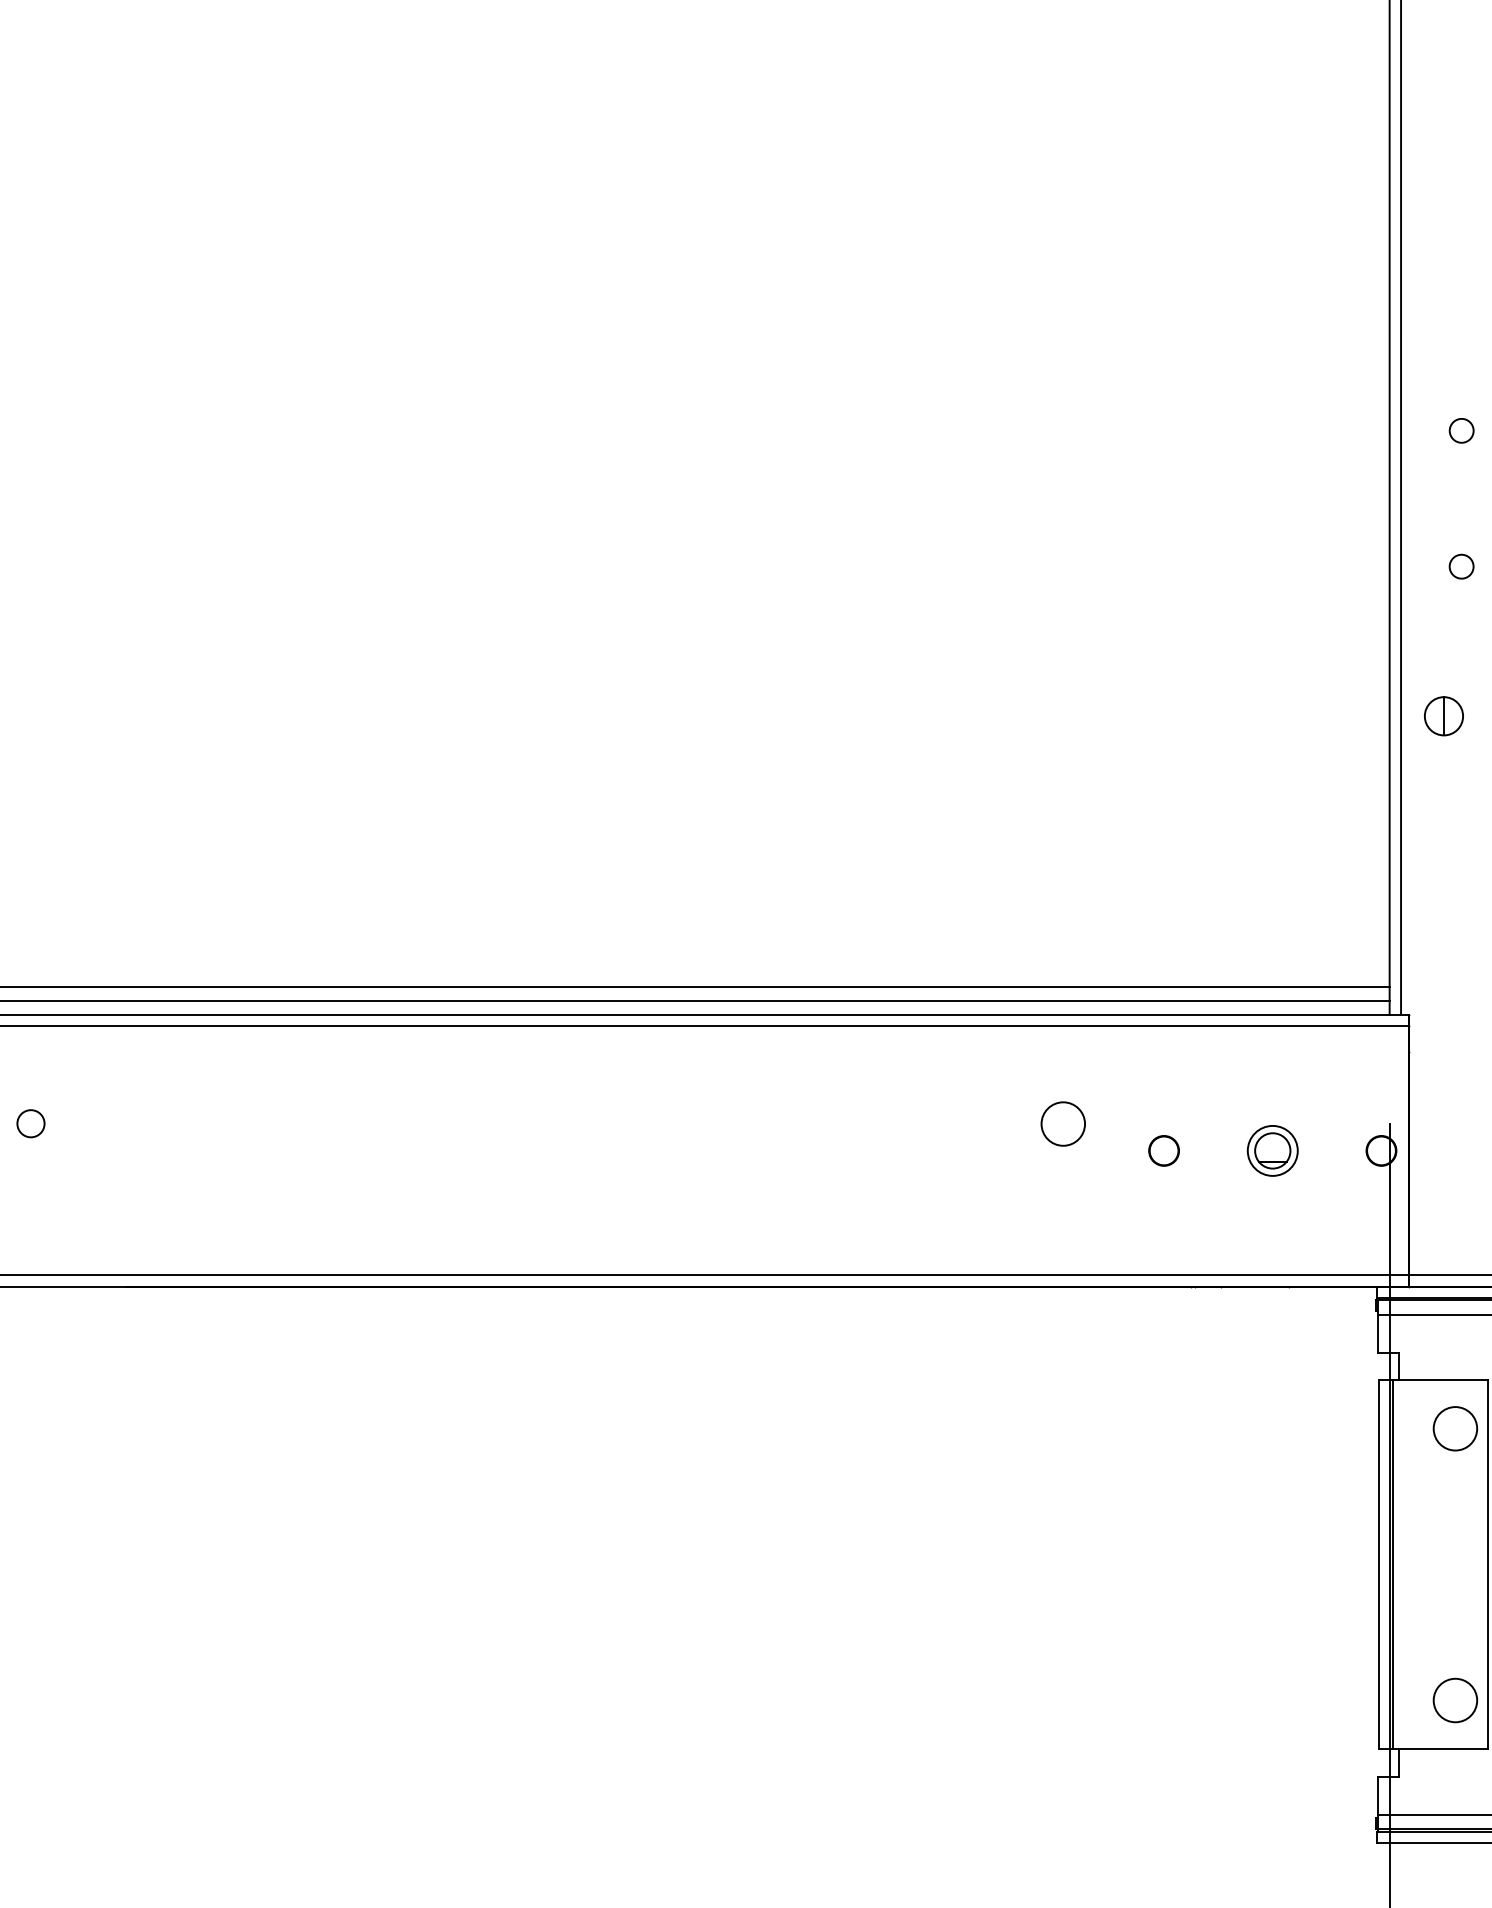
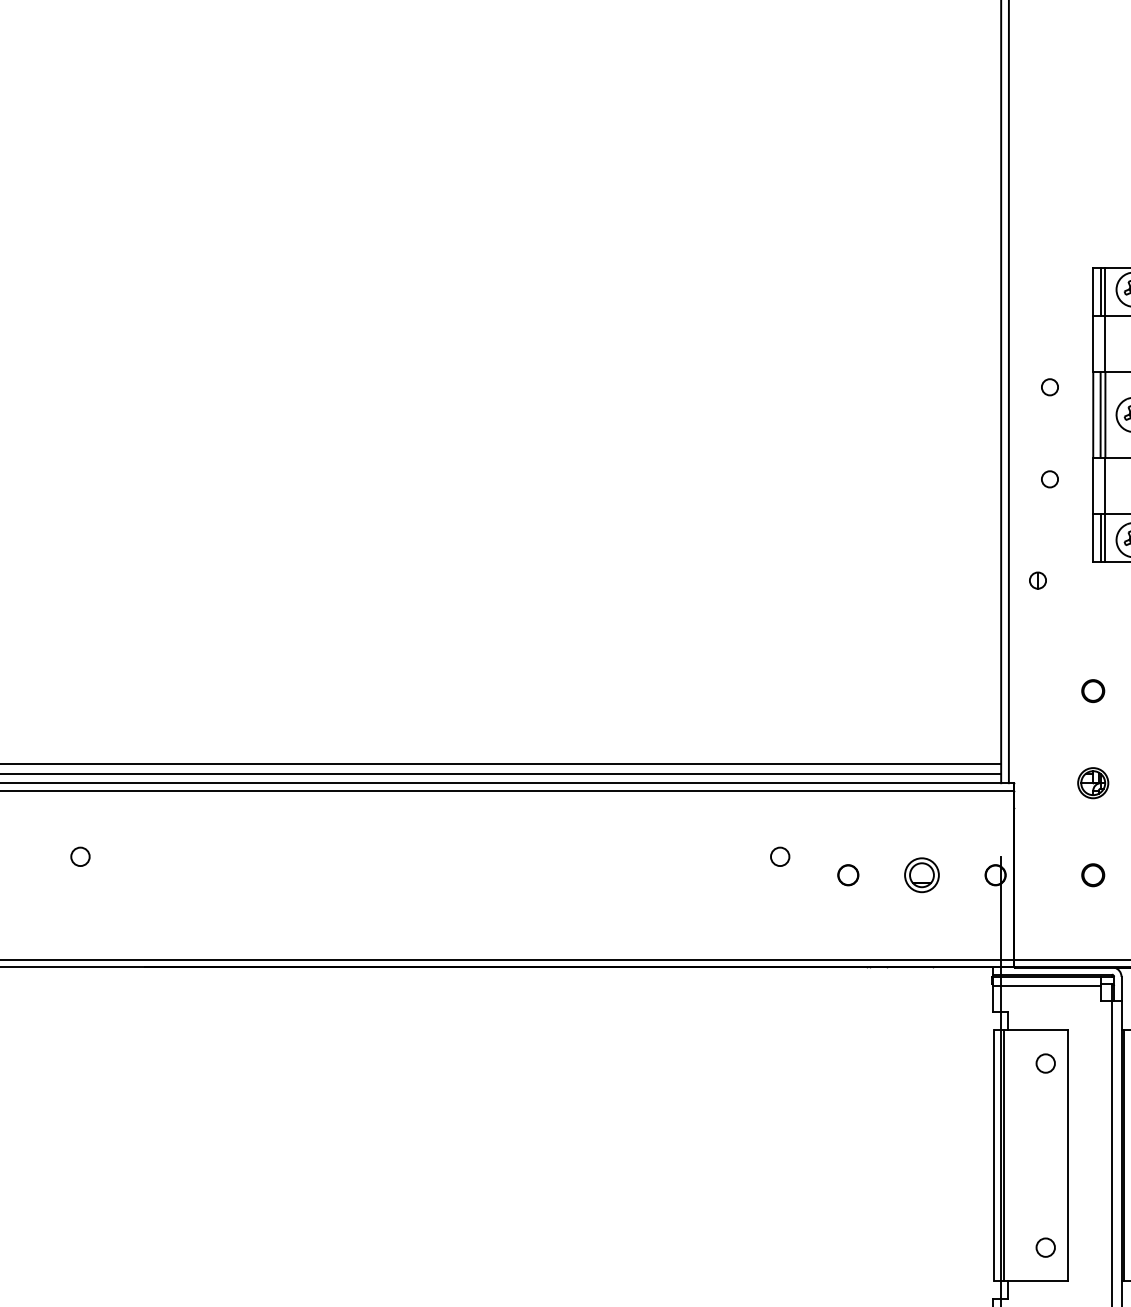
part: (1443, 715) -> (1037, 580), size x0.62
circle: (1063, 1123) -> (780, 856), size x0.62
circle: (1455, 1428) -> (1045, 1063), size x0.62
circle: (1455, 1700) -> (1045, 1247), size x0.62

